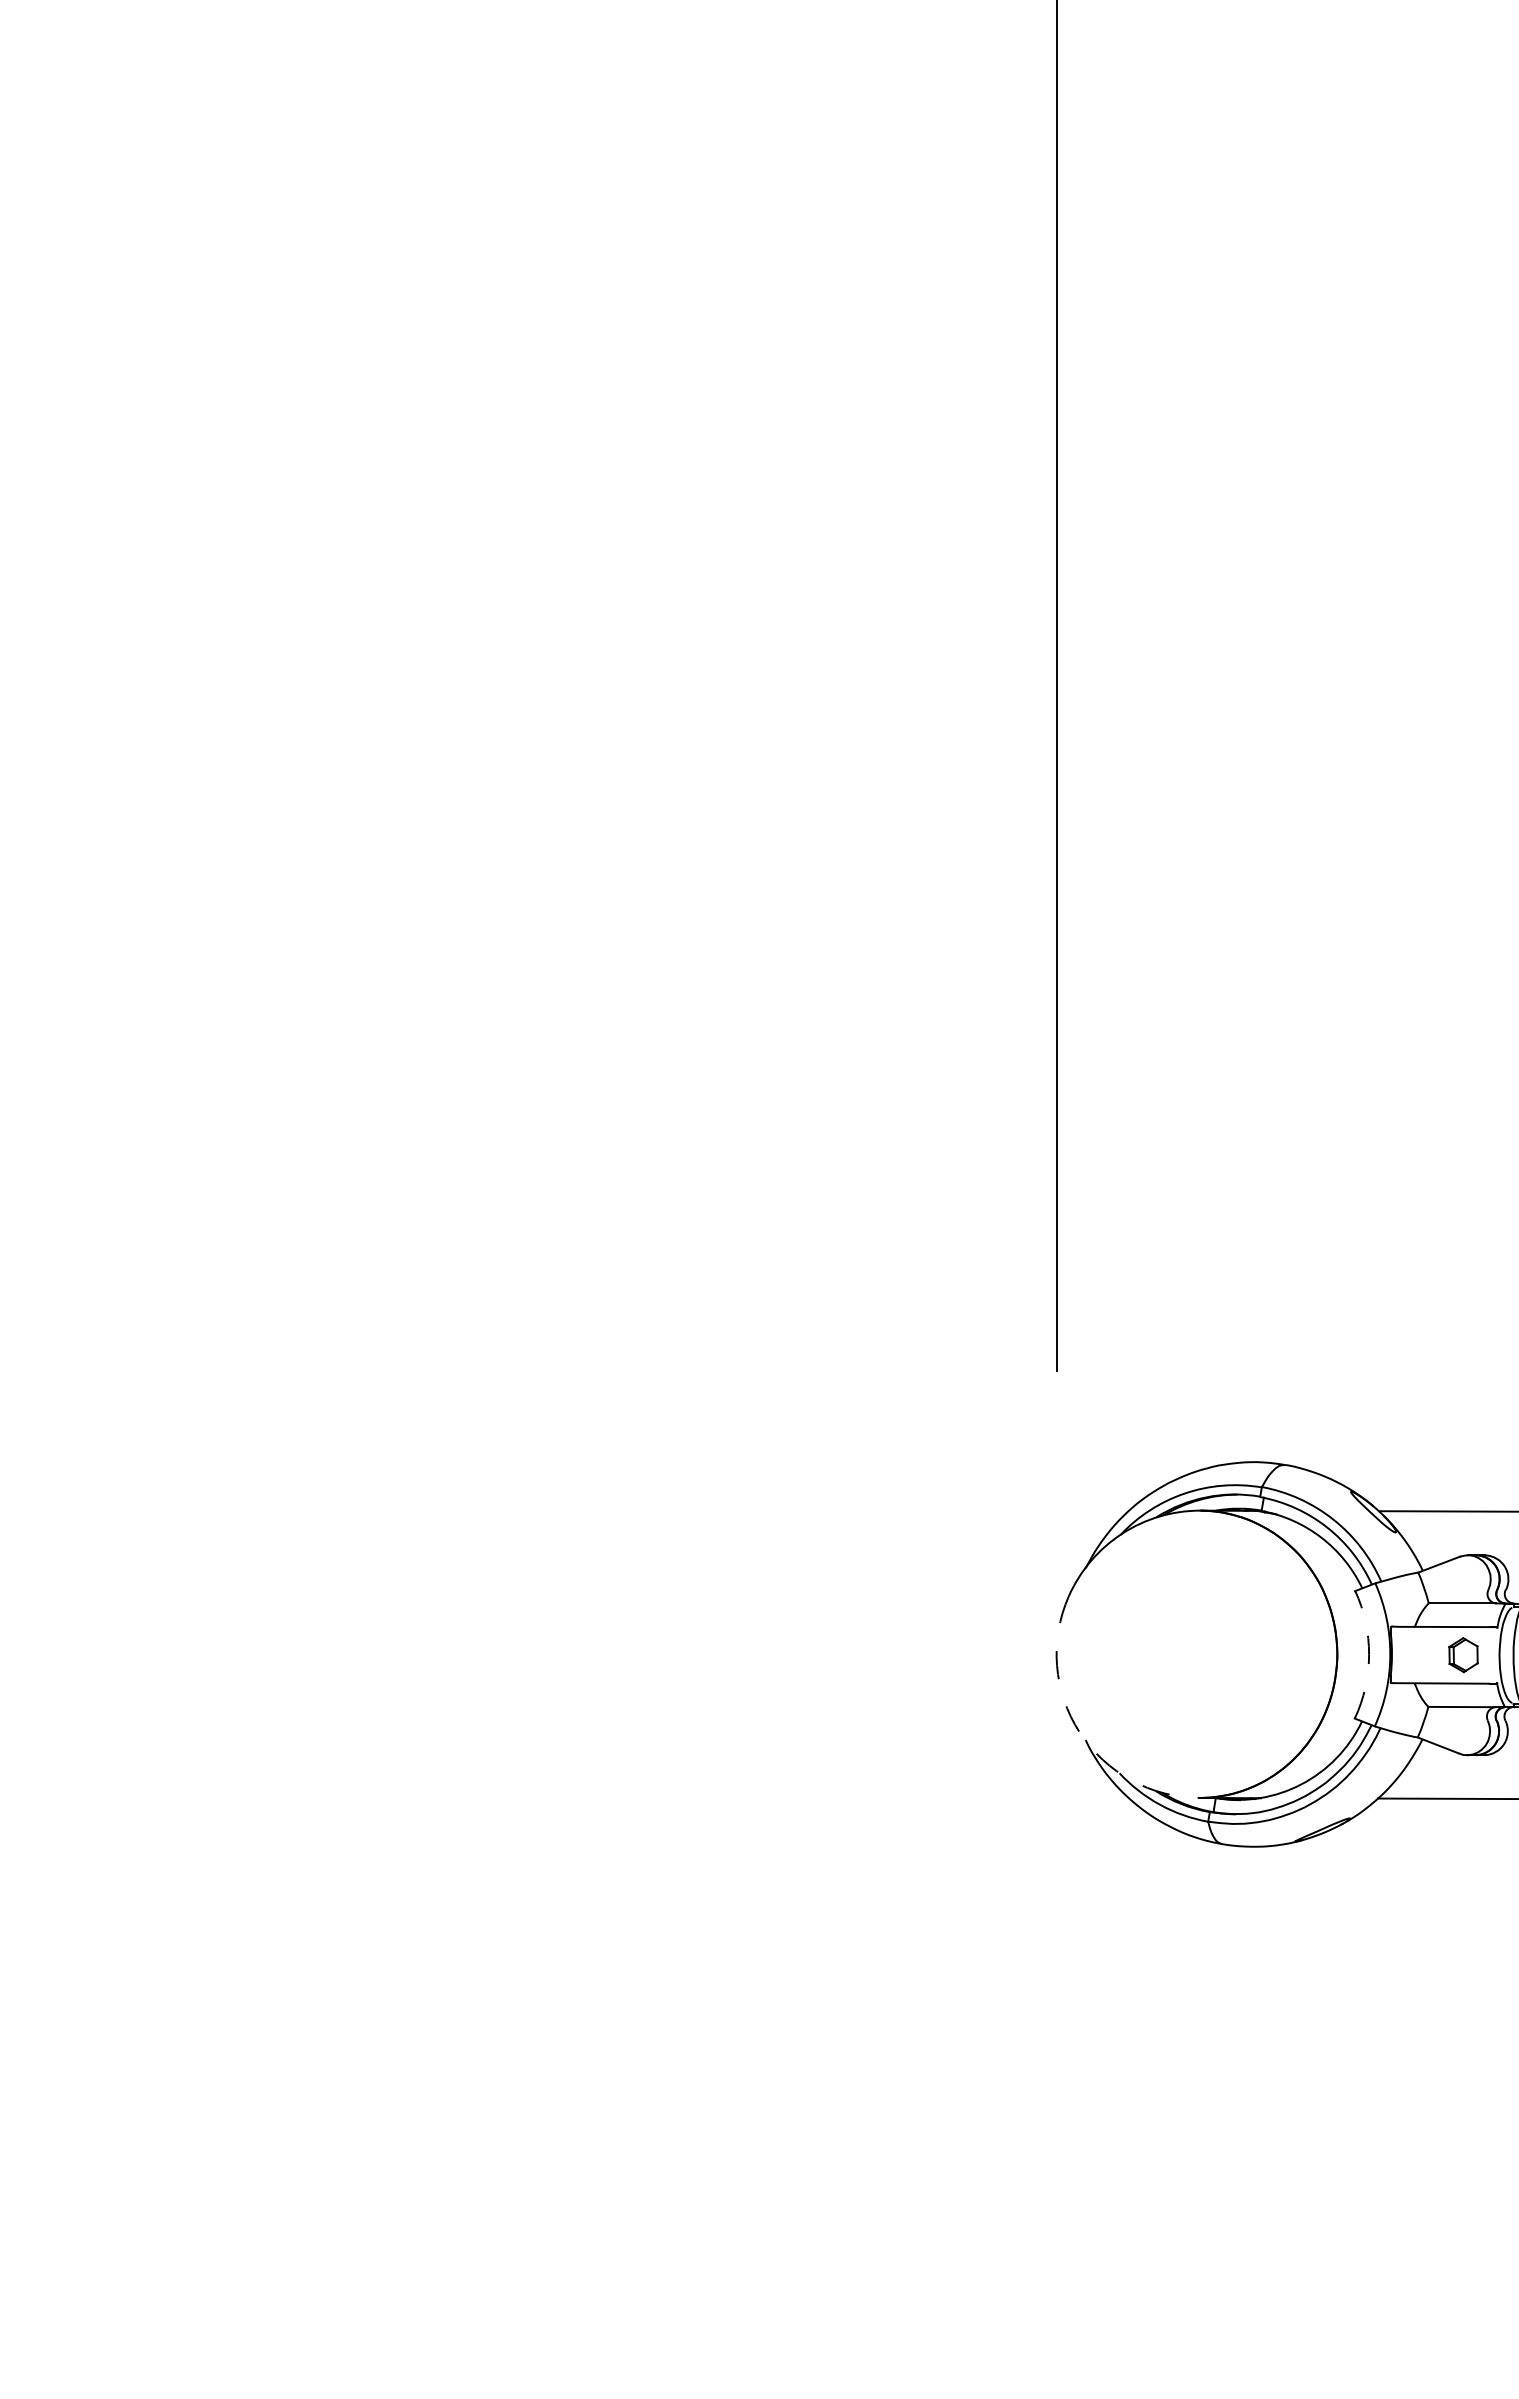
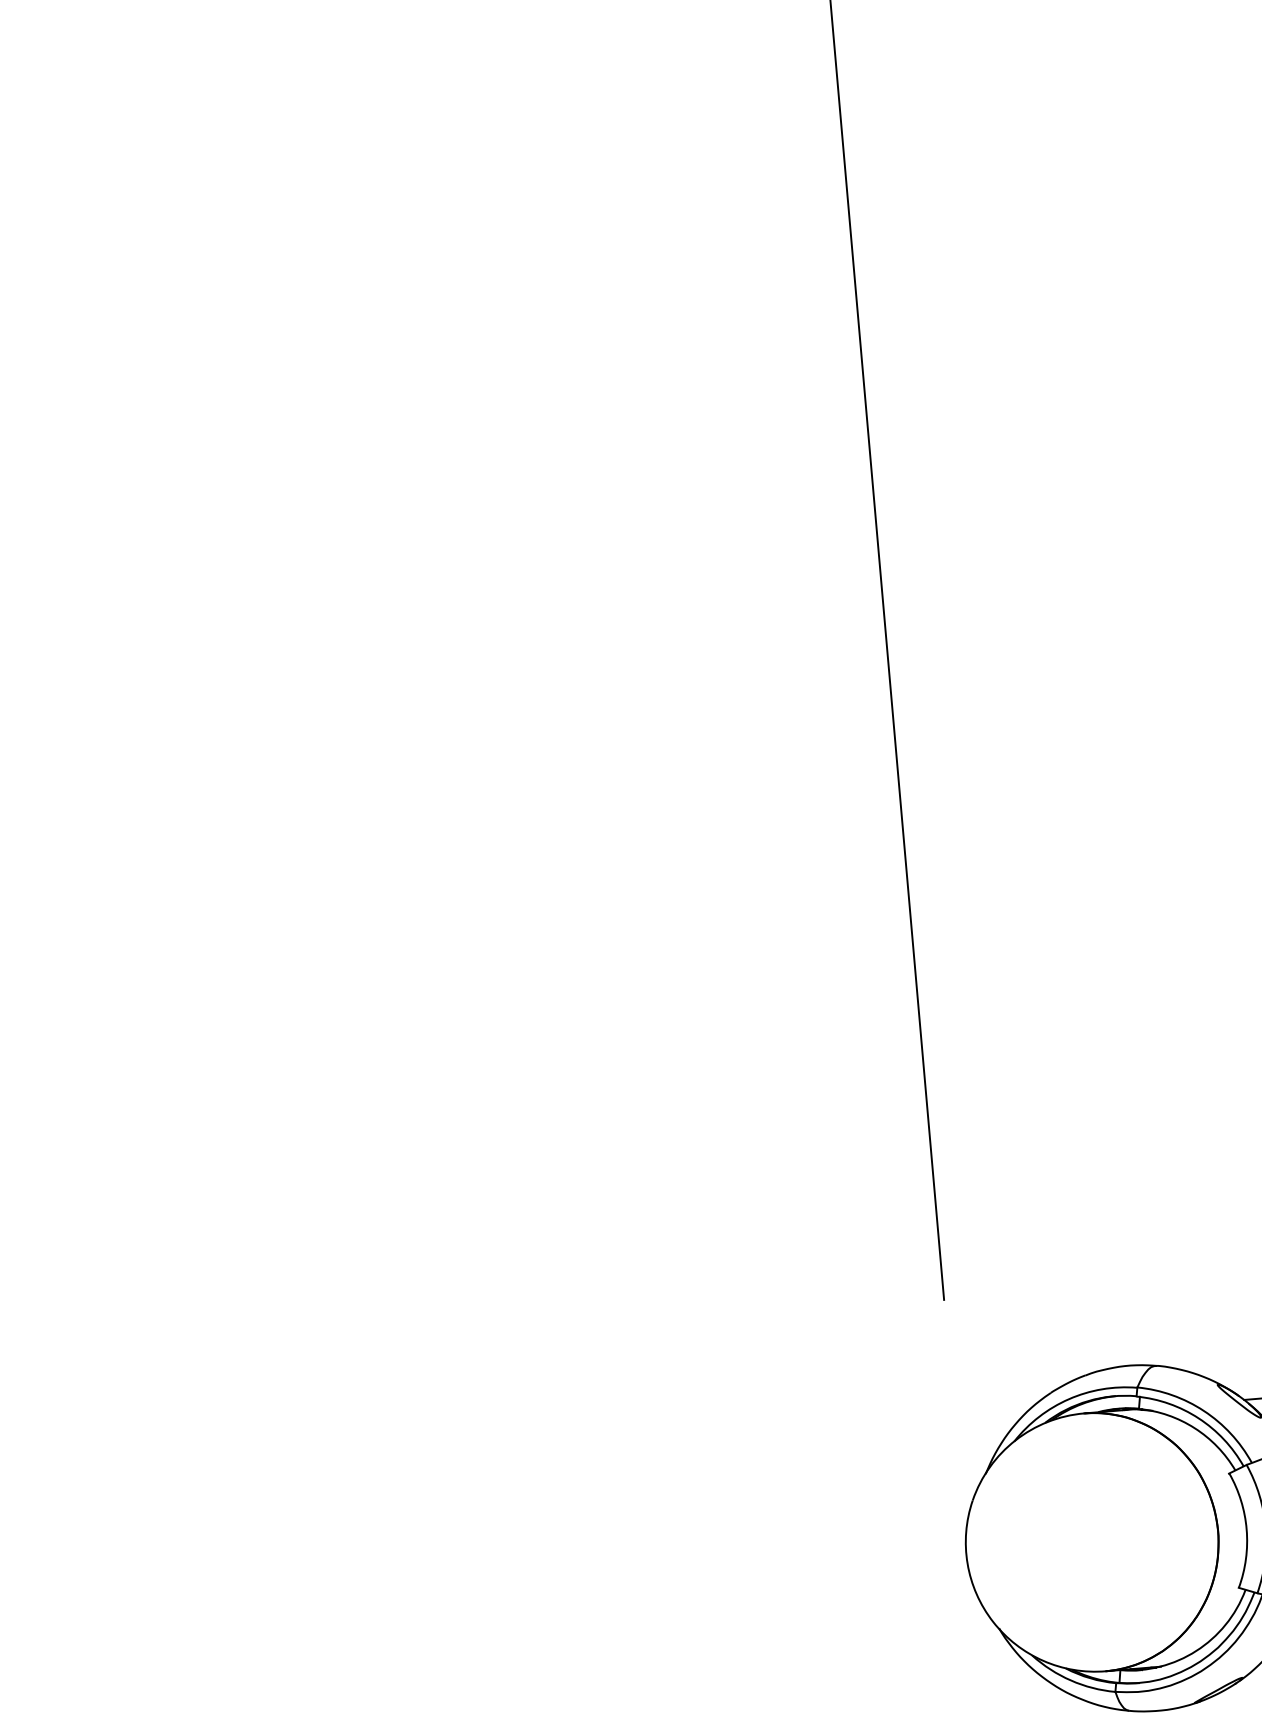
arc: (1369, 1654) -> (1247, 1529), dashed -> solid
arc: (1079, 1732) -> (992, 1621), dashed -> solid

